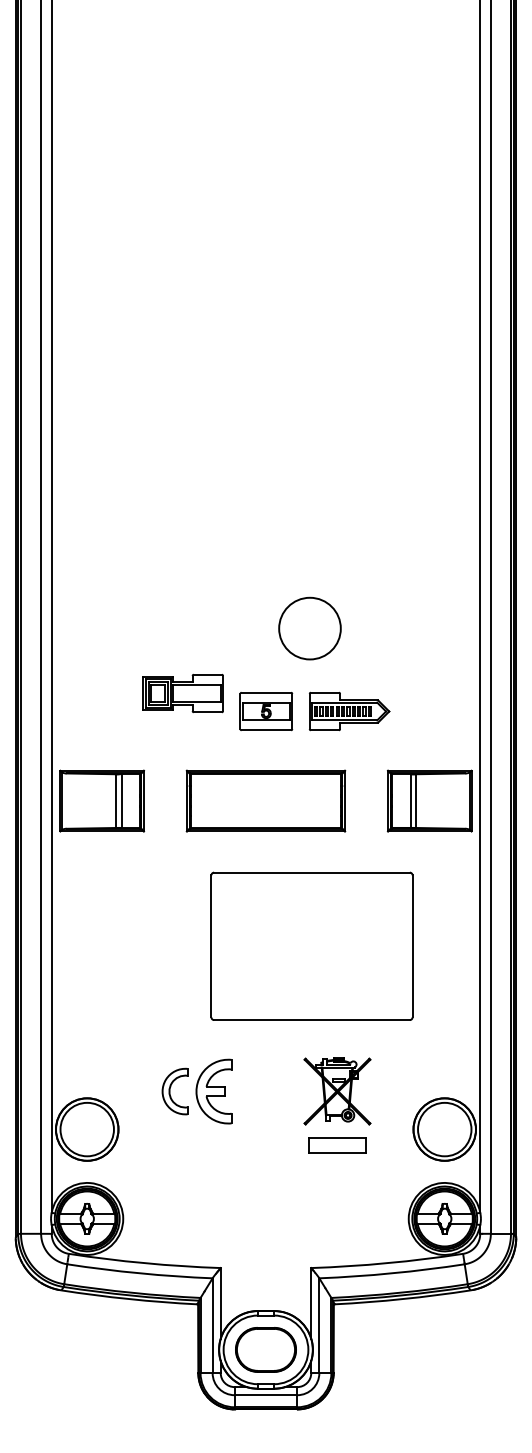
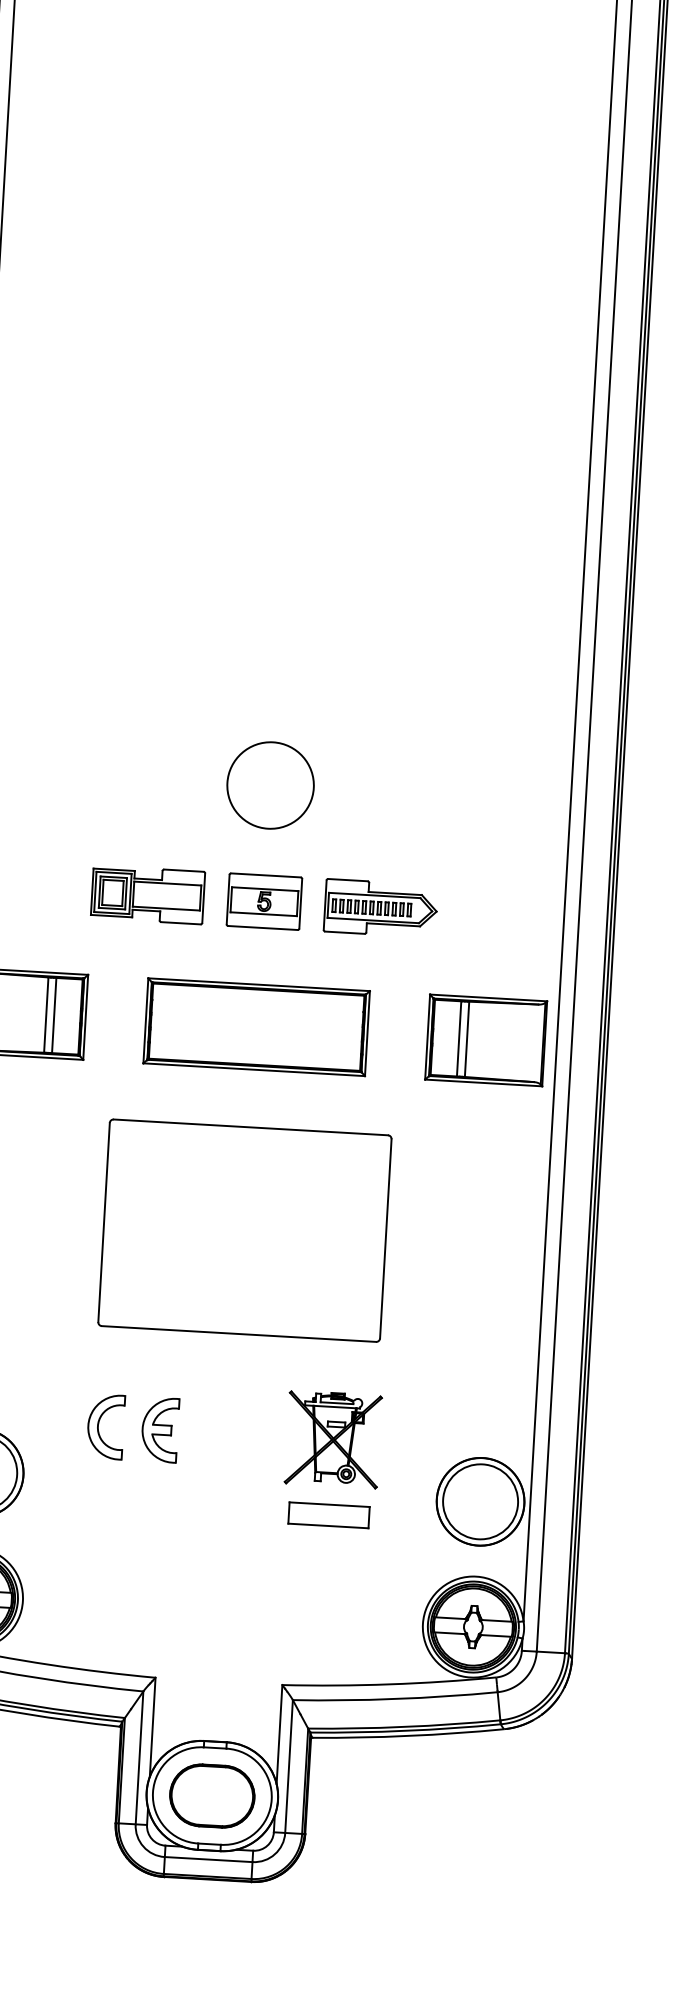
circle: (309, 628) -> (269, 785), moved
part: (182, 693) -> (146, 894), moved
part: (311, 945) -> (244, 1229), moved
part: (213, 1091) -> (159, 1429), size x0.71

